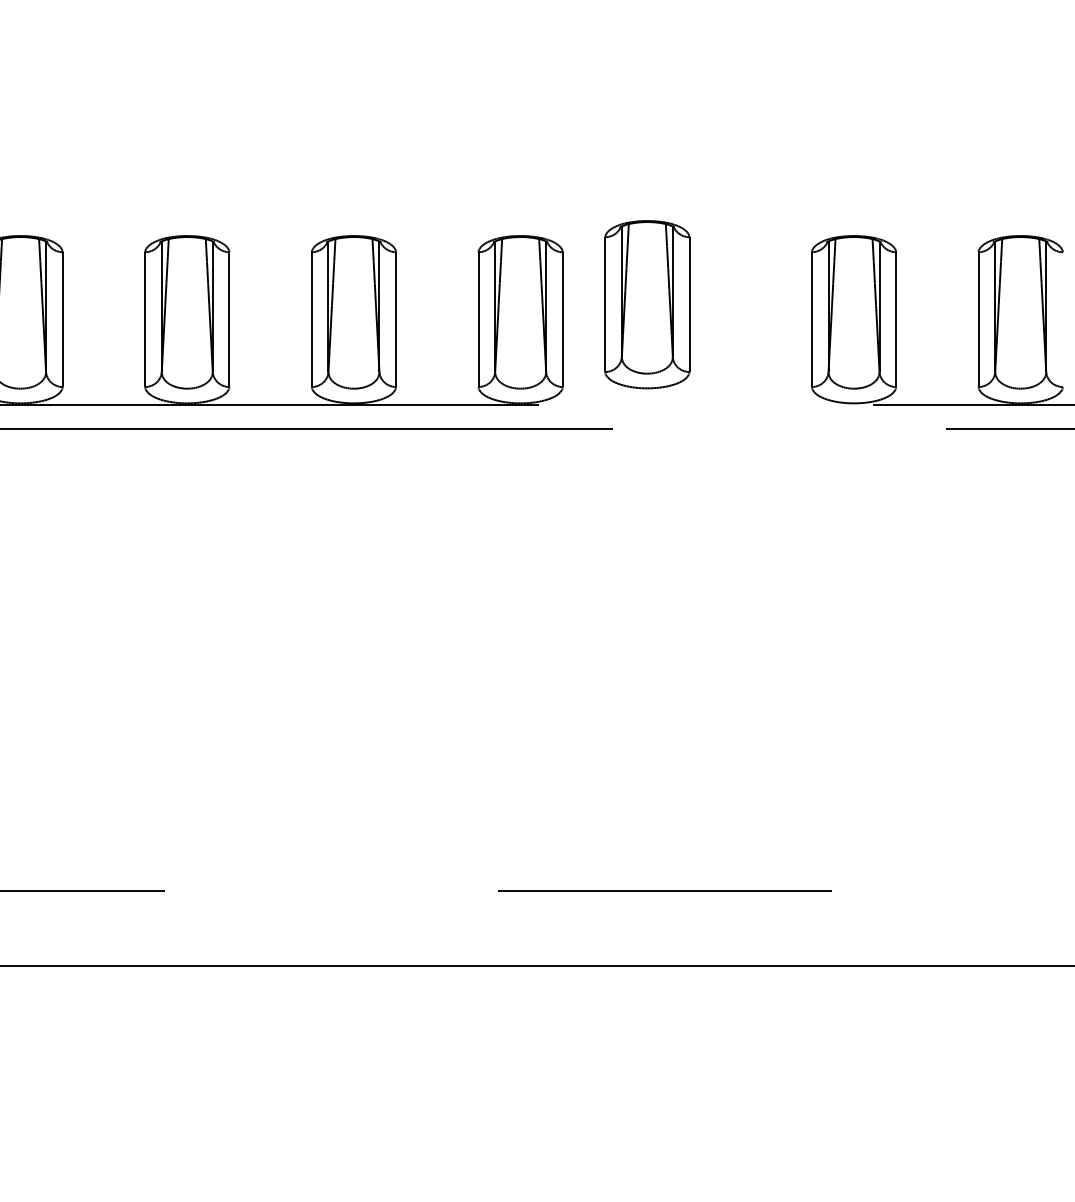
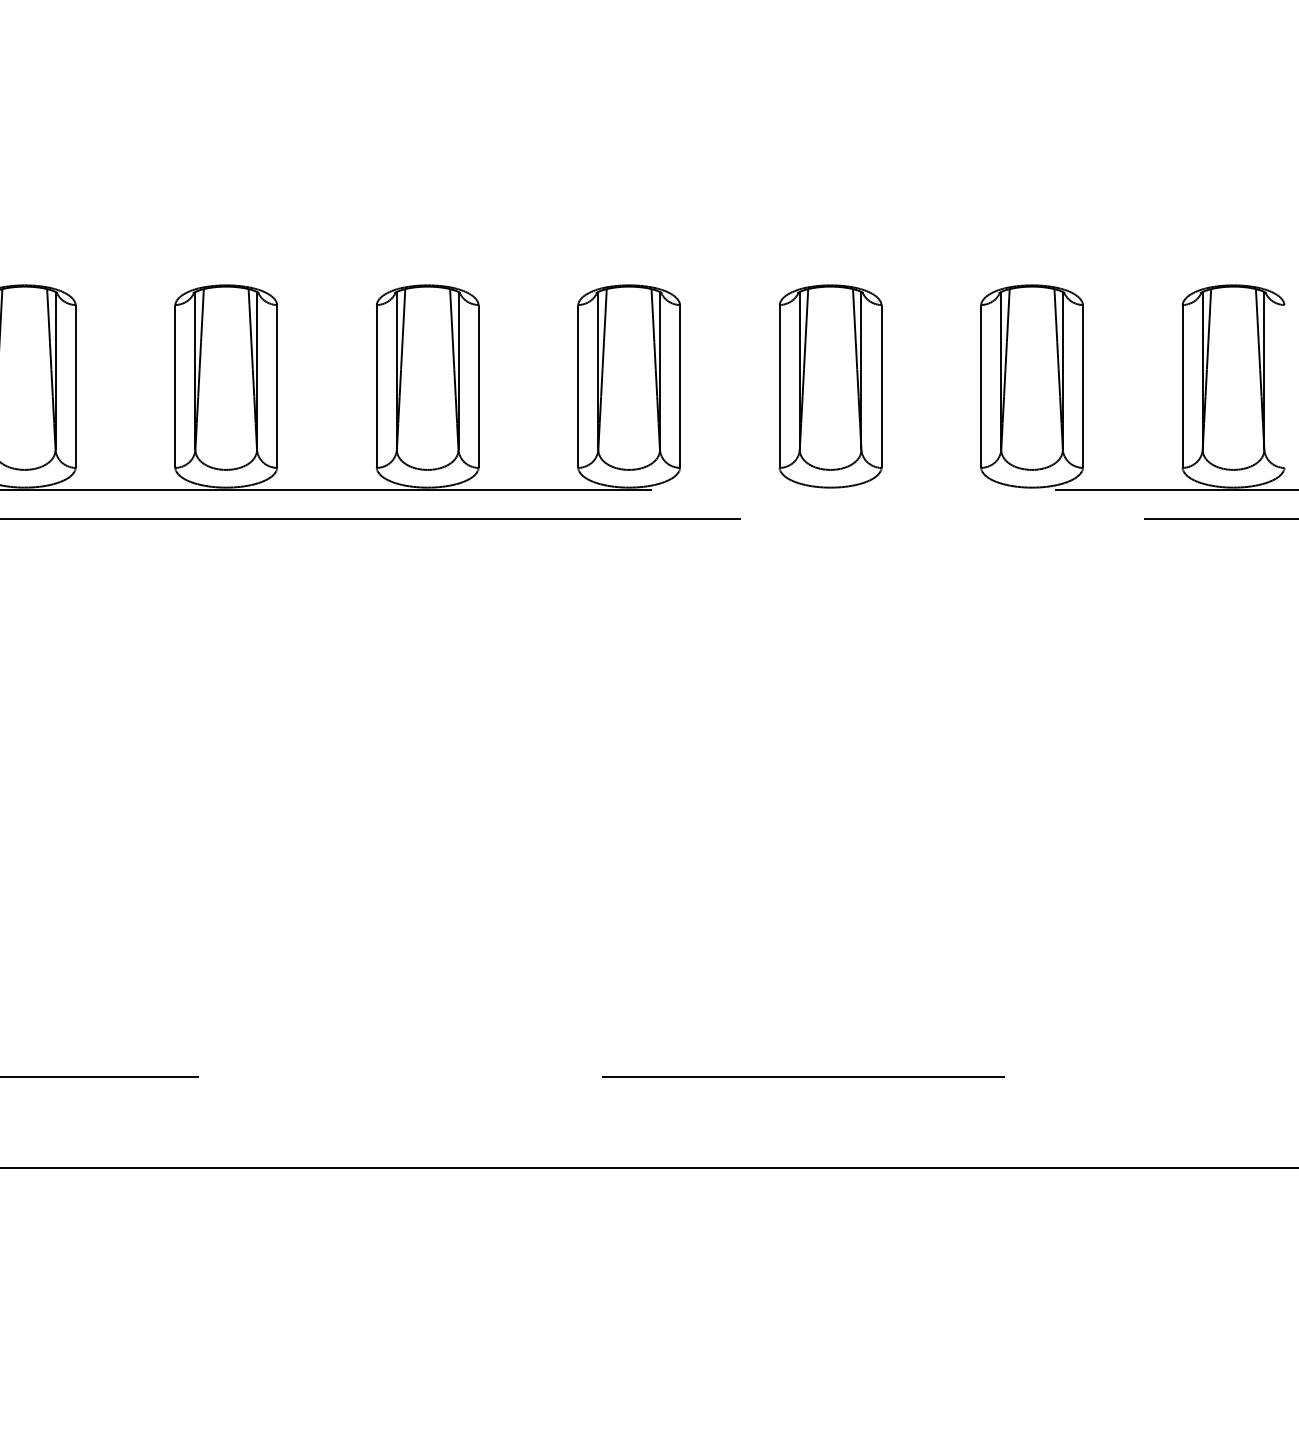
part: (647, 304) -> (830, 386), moved

